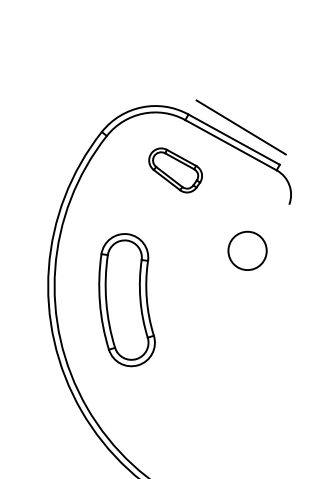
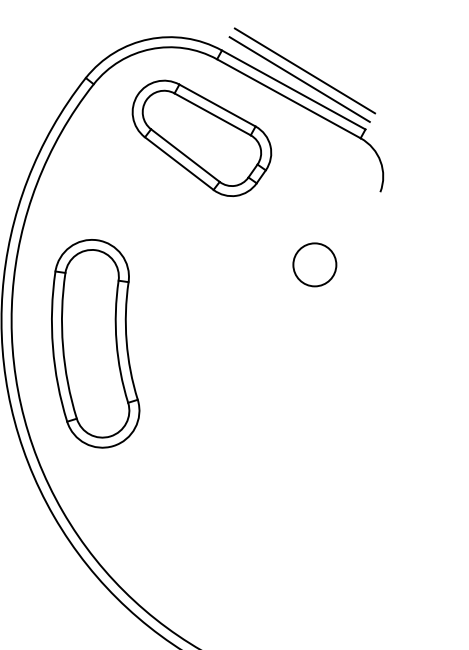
line: (237, 132) -> (299, 78), added
part: (175, 170) -> (201, 138), size x1.67
circle: (247, 250) -> (314, 264), size x0.71
part: (126, 300) -> (94, 344), moved

